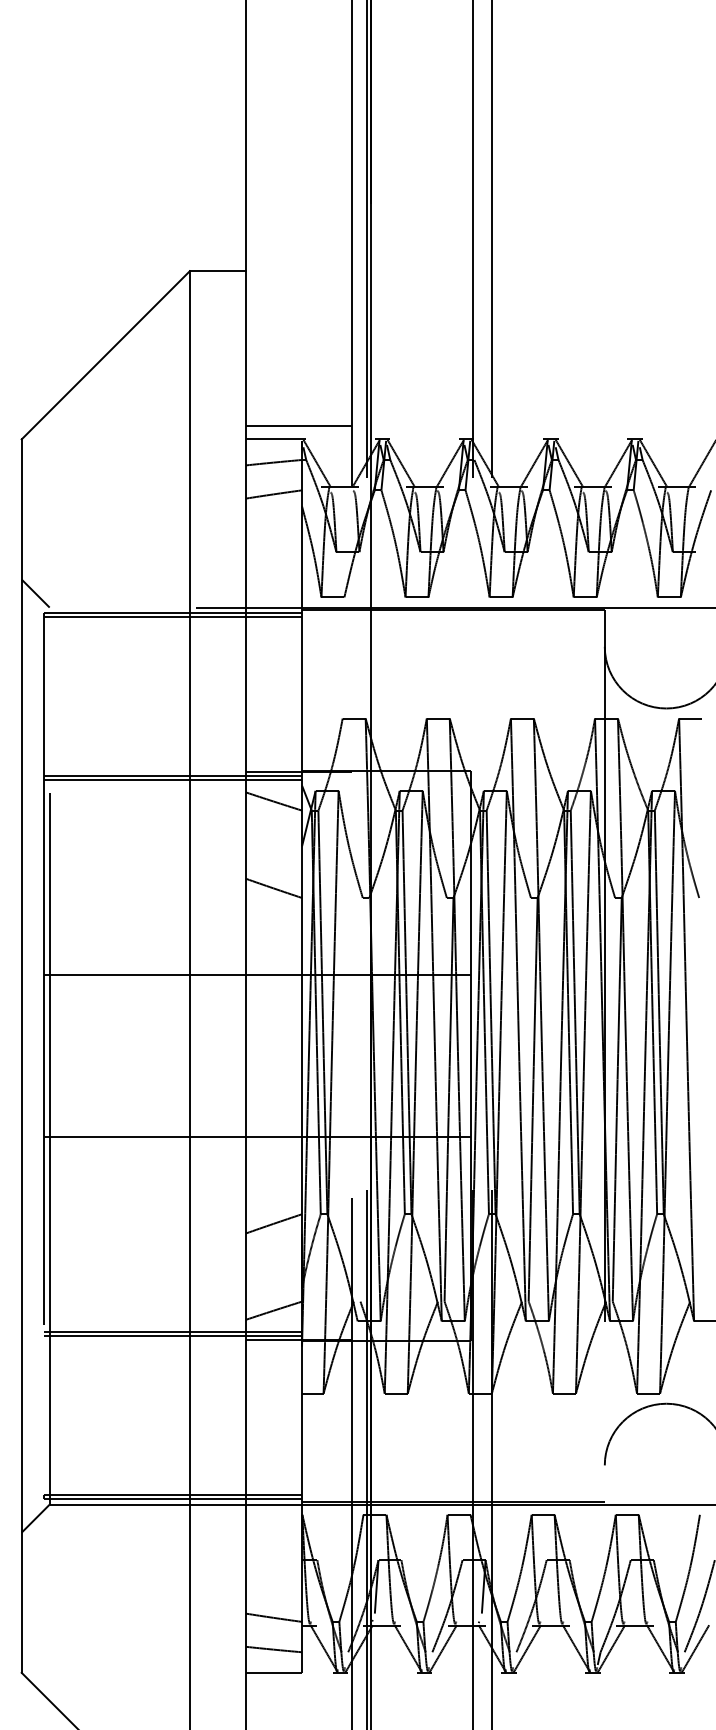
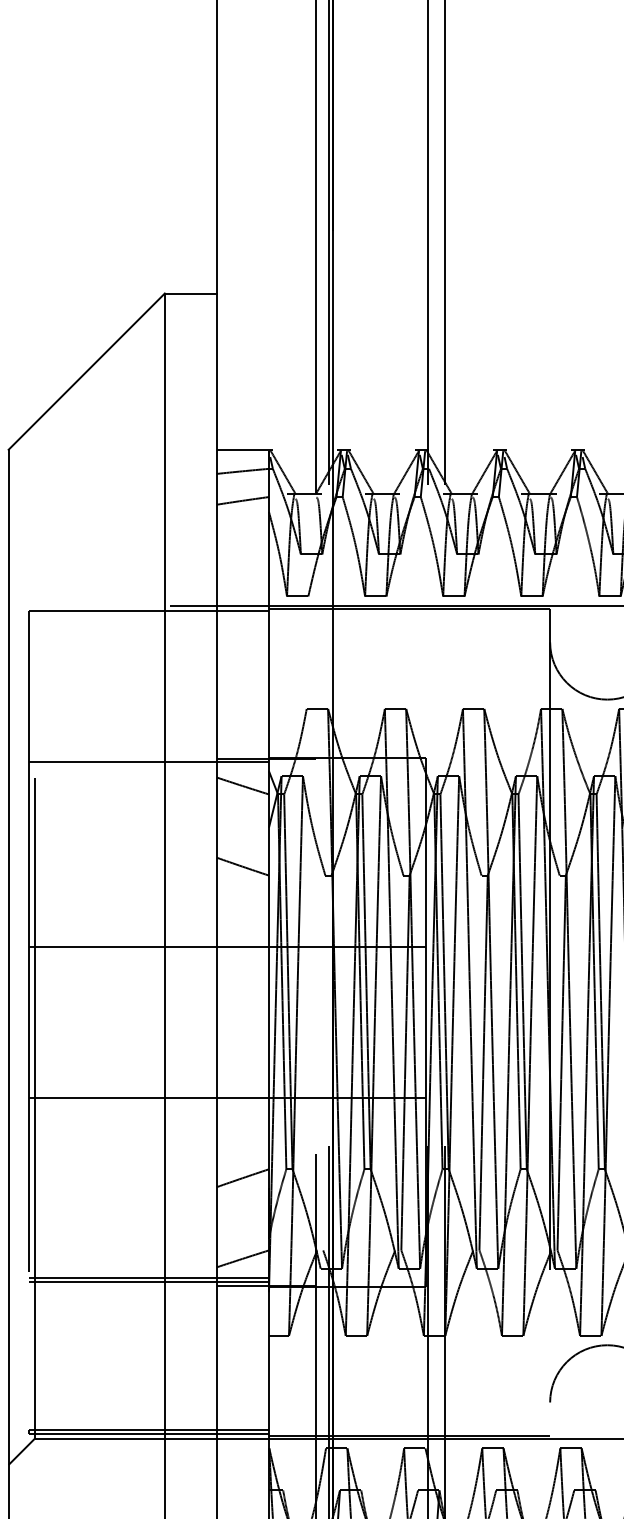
line: (298, 425) -> (265, 436), removed
line: (35, 593) -> (21, 592), removed
line: (173, 617) -> (149, 615), removed
line: (173, 780) -> (149, 766), removed

